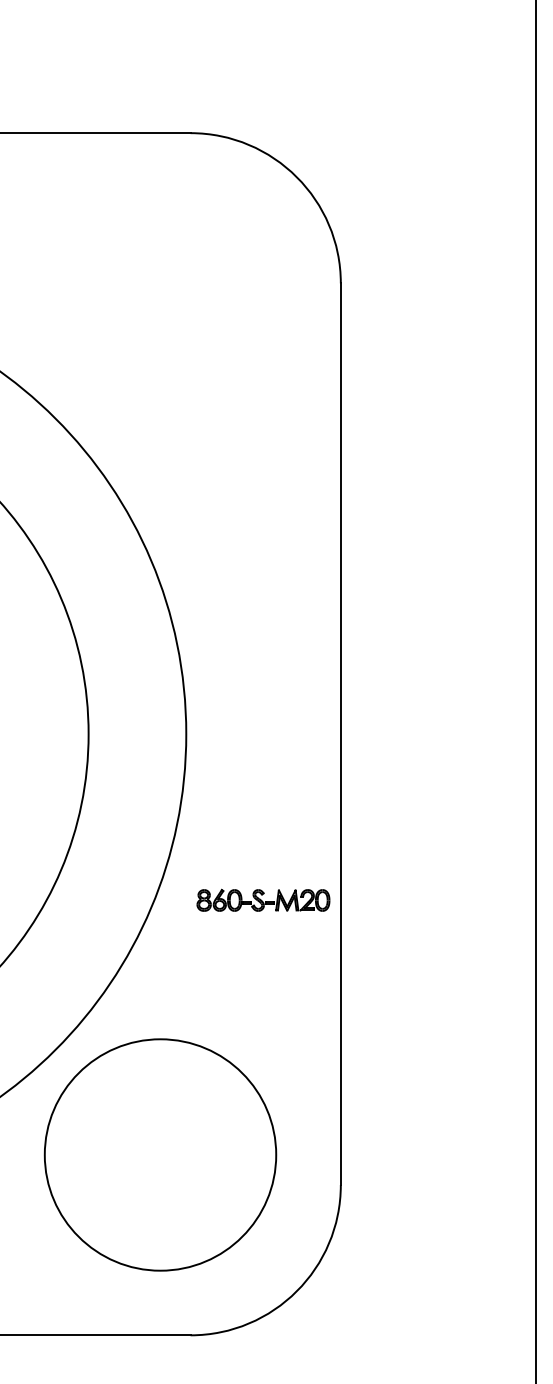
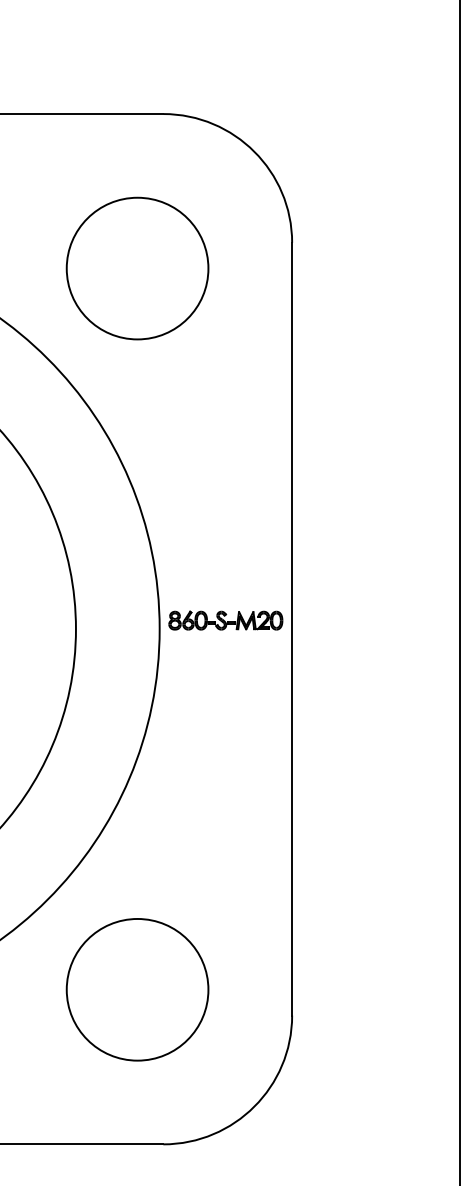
circle: (160, 313) -> (137, 268), added
part: (263, 900) -> (225, 620), moved
circle: (160, 1154) -> (137, 989), size x0.71

